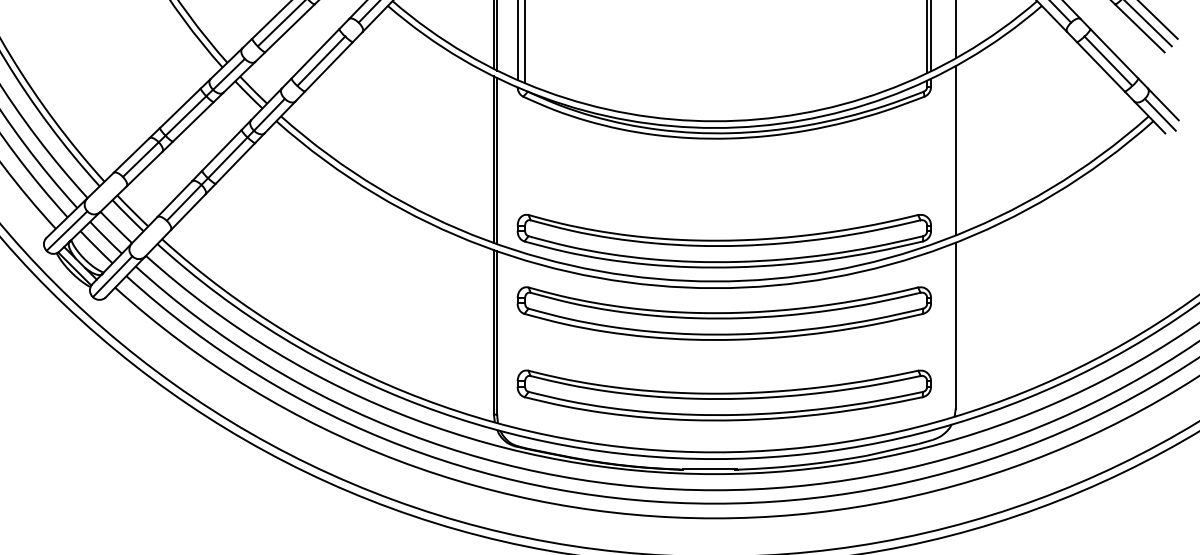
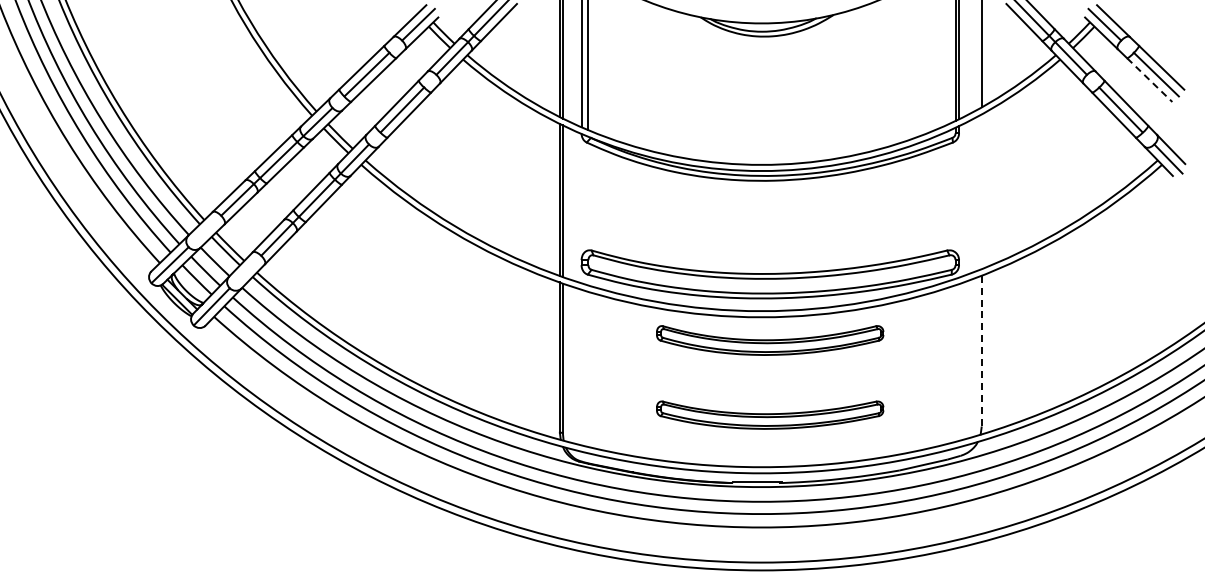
line: (1140, 28) -> (1150, 80), solid -> dashed
line: (955, 150) -> (981, 191), removed
part: (723, 313) -> (769, 340), size x0.6
line: (955, 325) -> (981, 351), solid -> dashed
part: (723, 394) -> (769, 414), size x0.6

